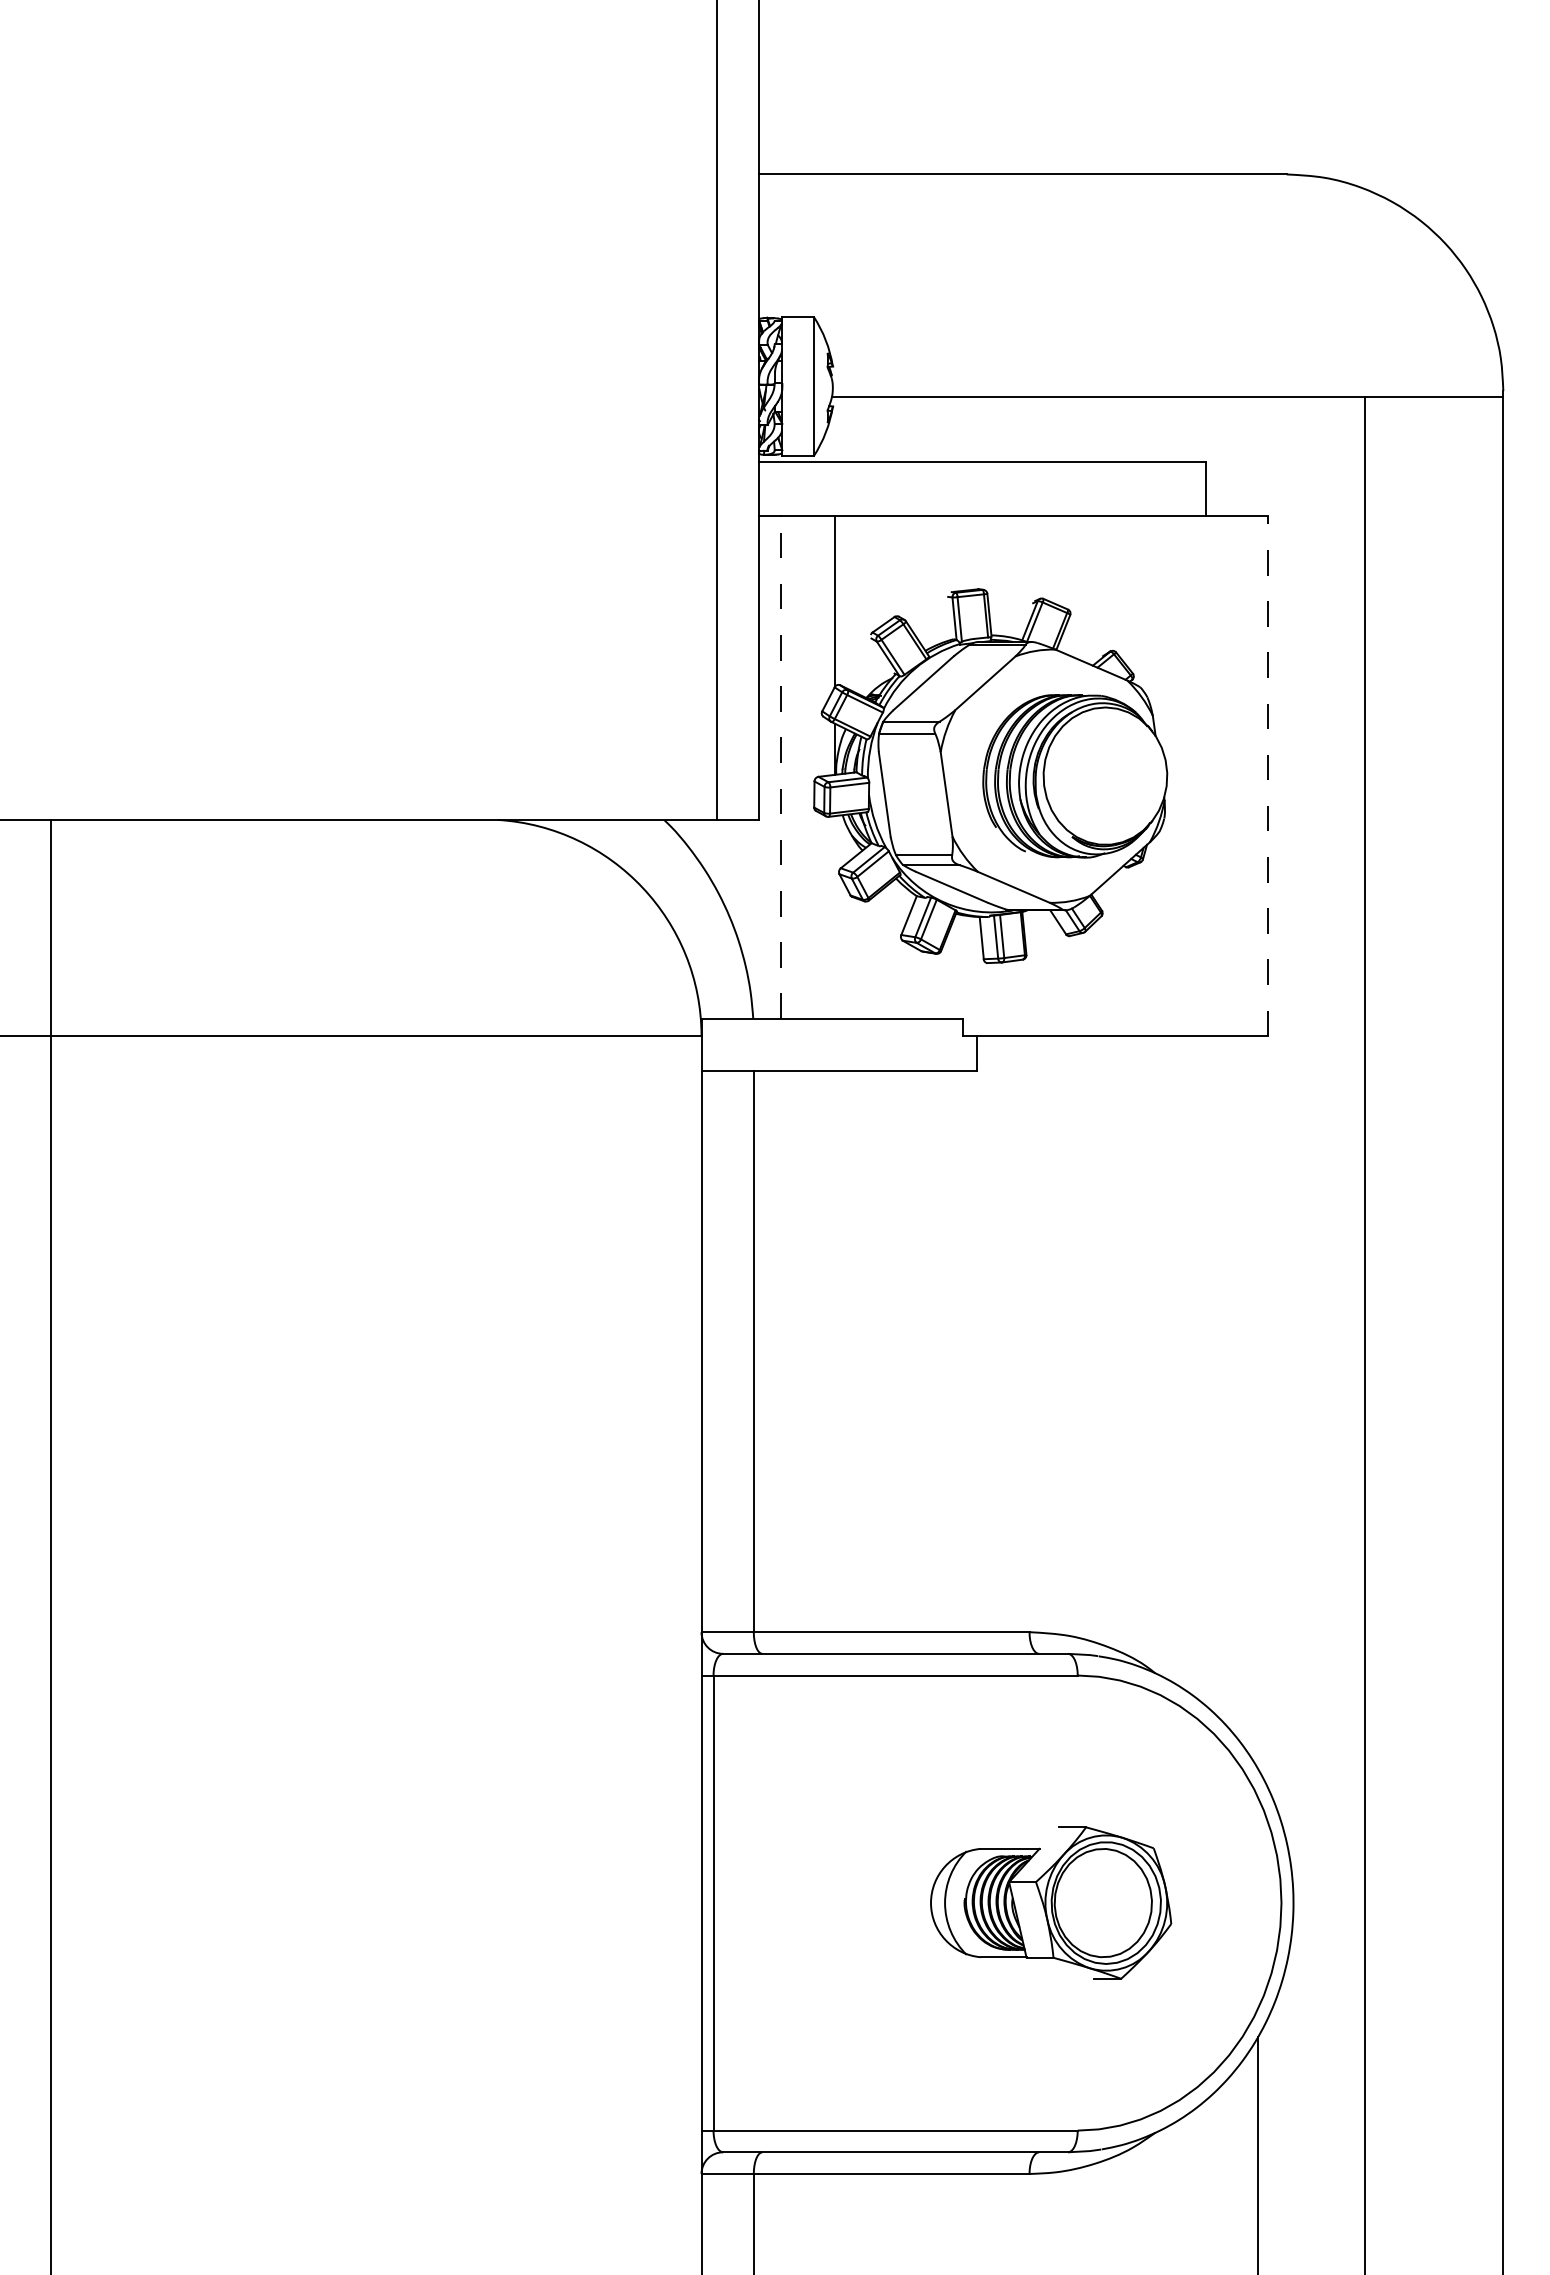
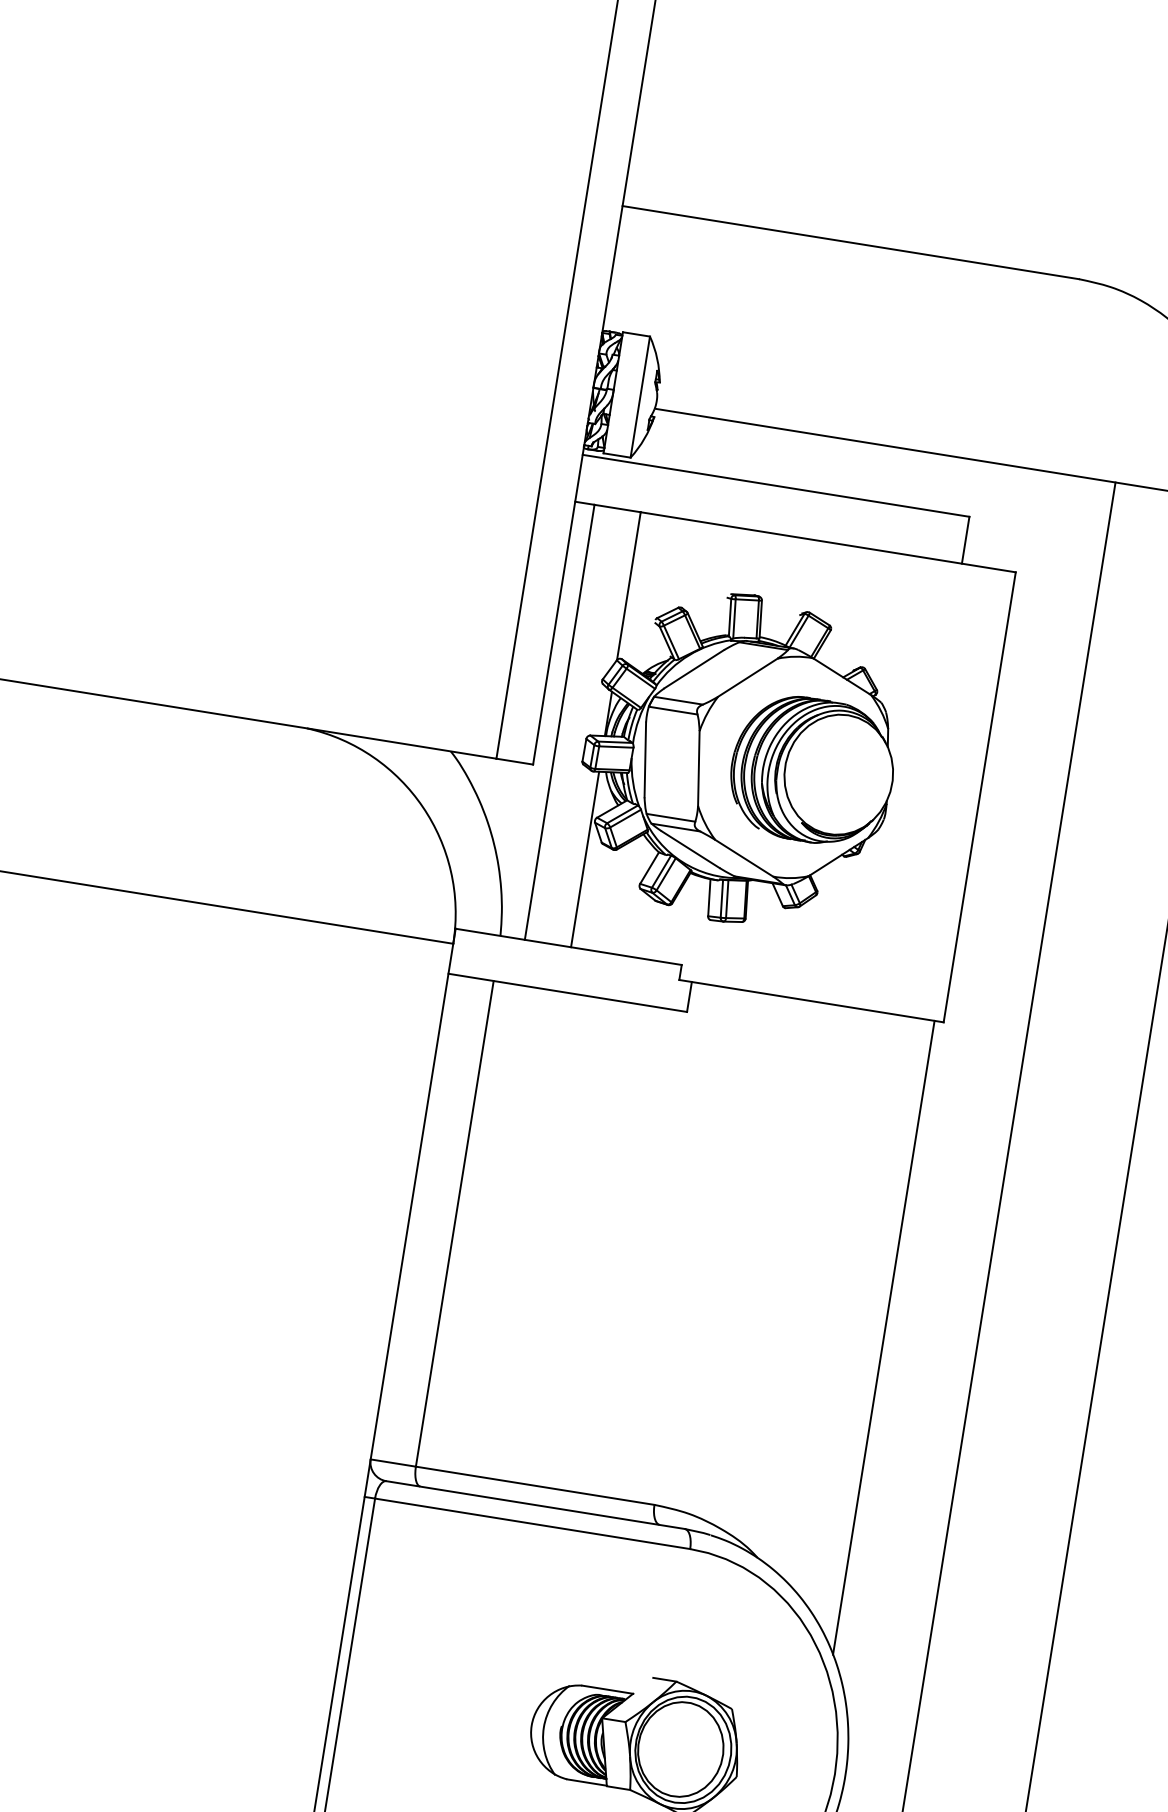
line: (781, 767) -> (559, 722), dashed -> solid
line: (1268, 775) -> (979, 796), dashed -> solid
line: (834, 917) -> (584, 859), added
line: (1257, 1402) -> (883, 1337), added

